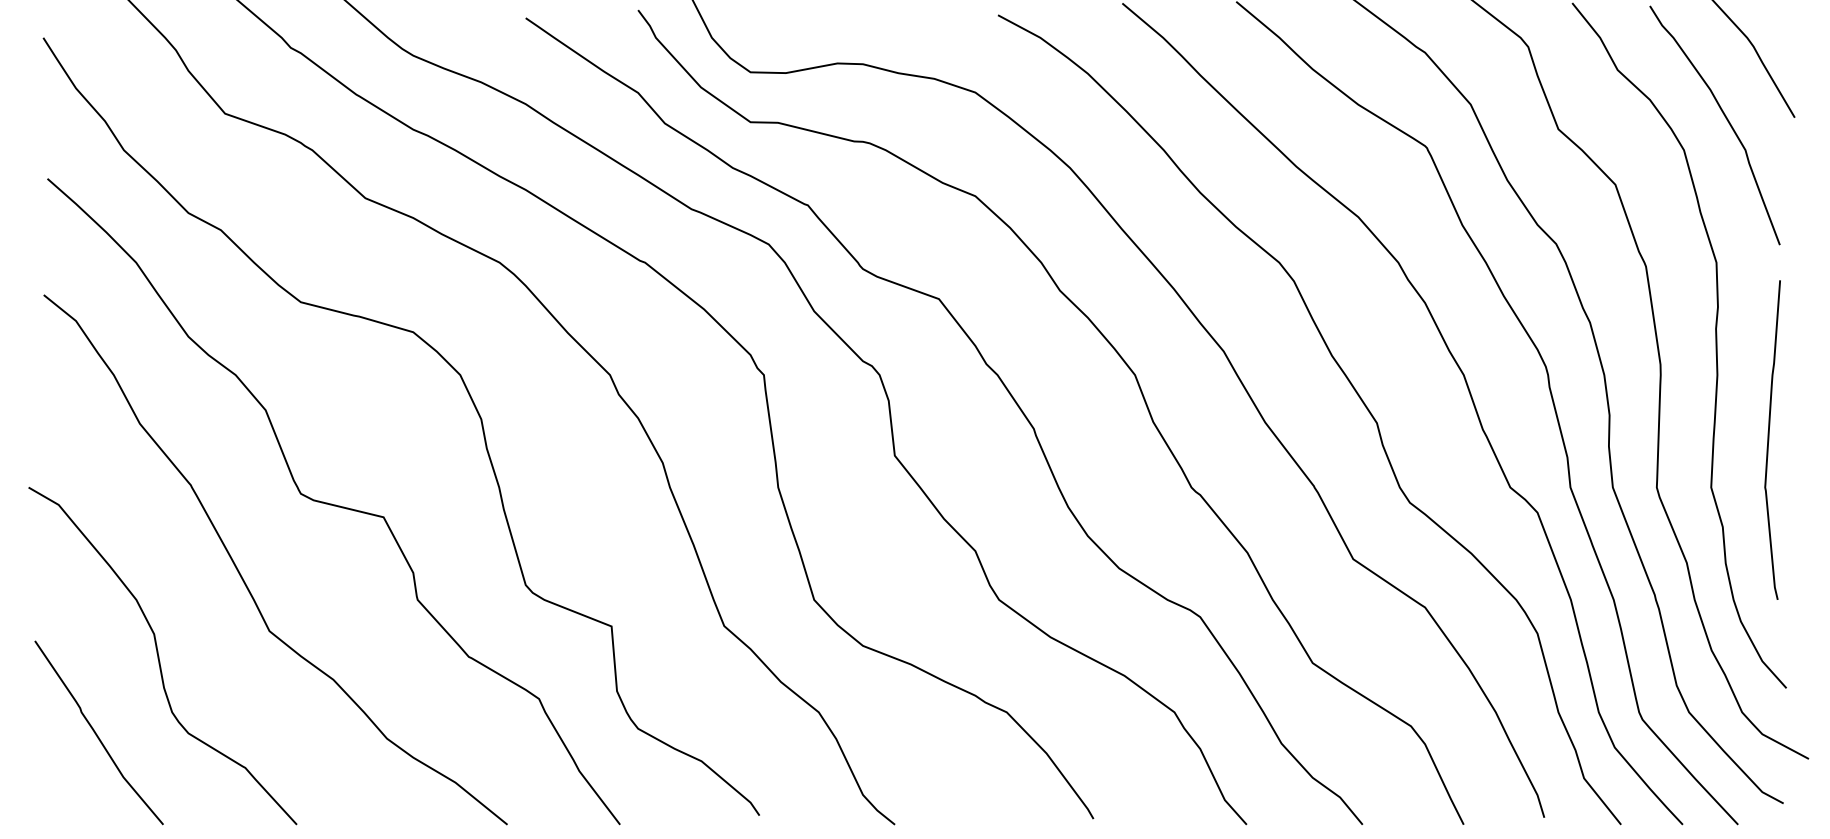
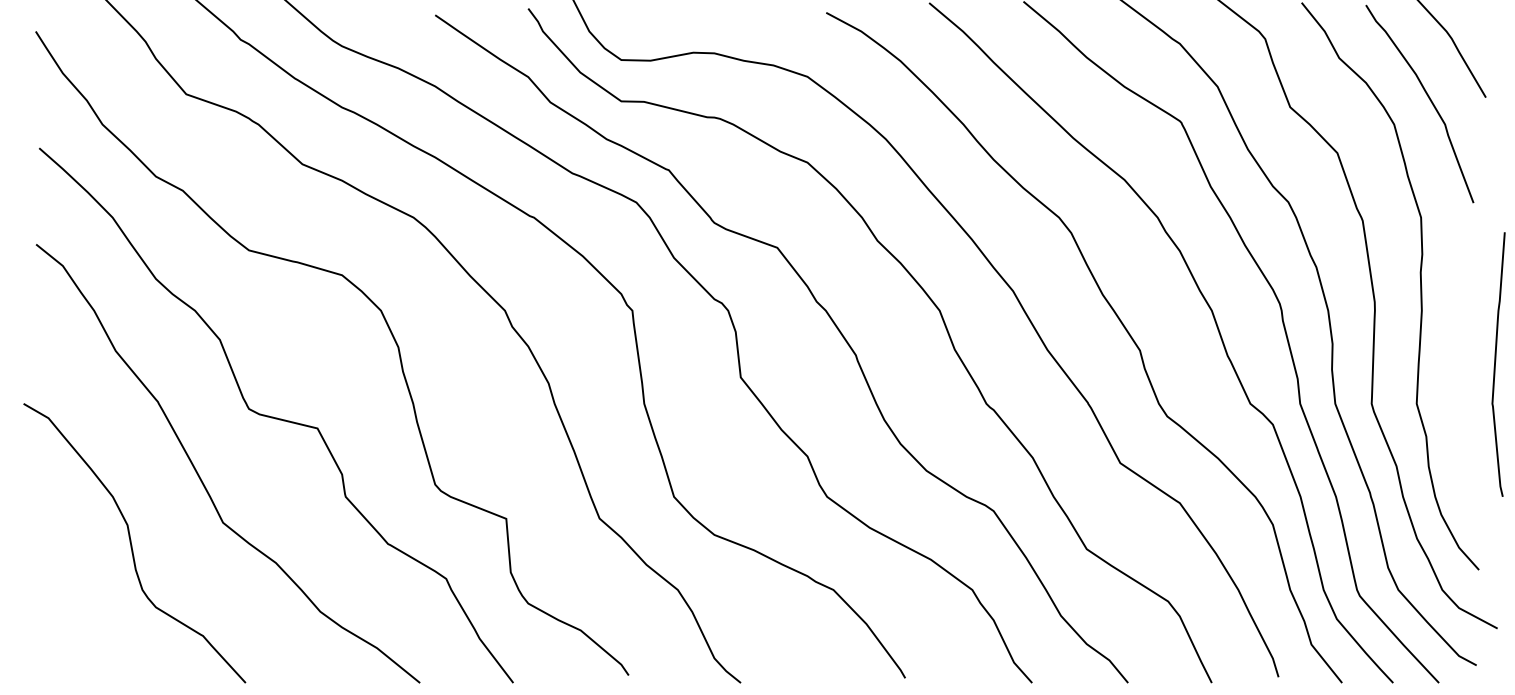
curve: (1768, 440) -> (1495, 364), moved
curve: (97, 733) -> (80, 607), removed

